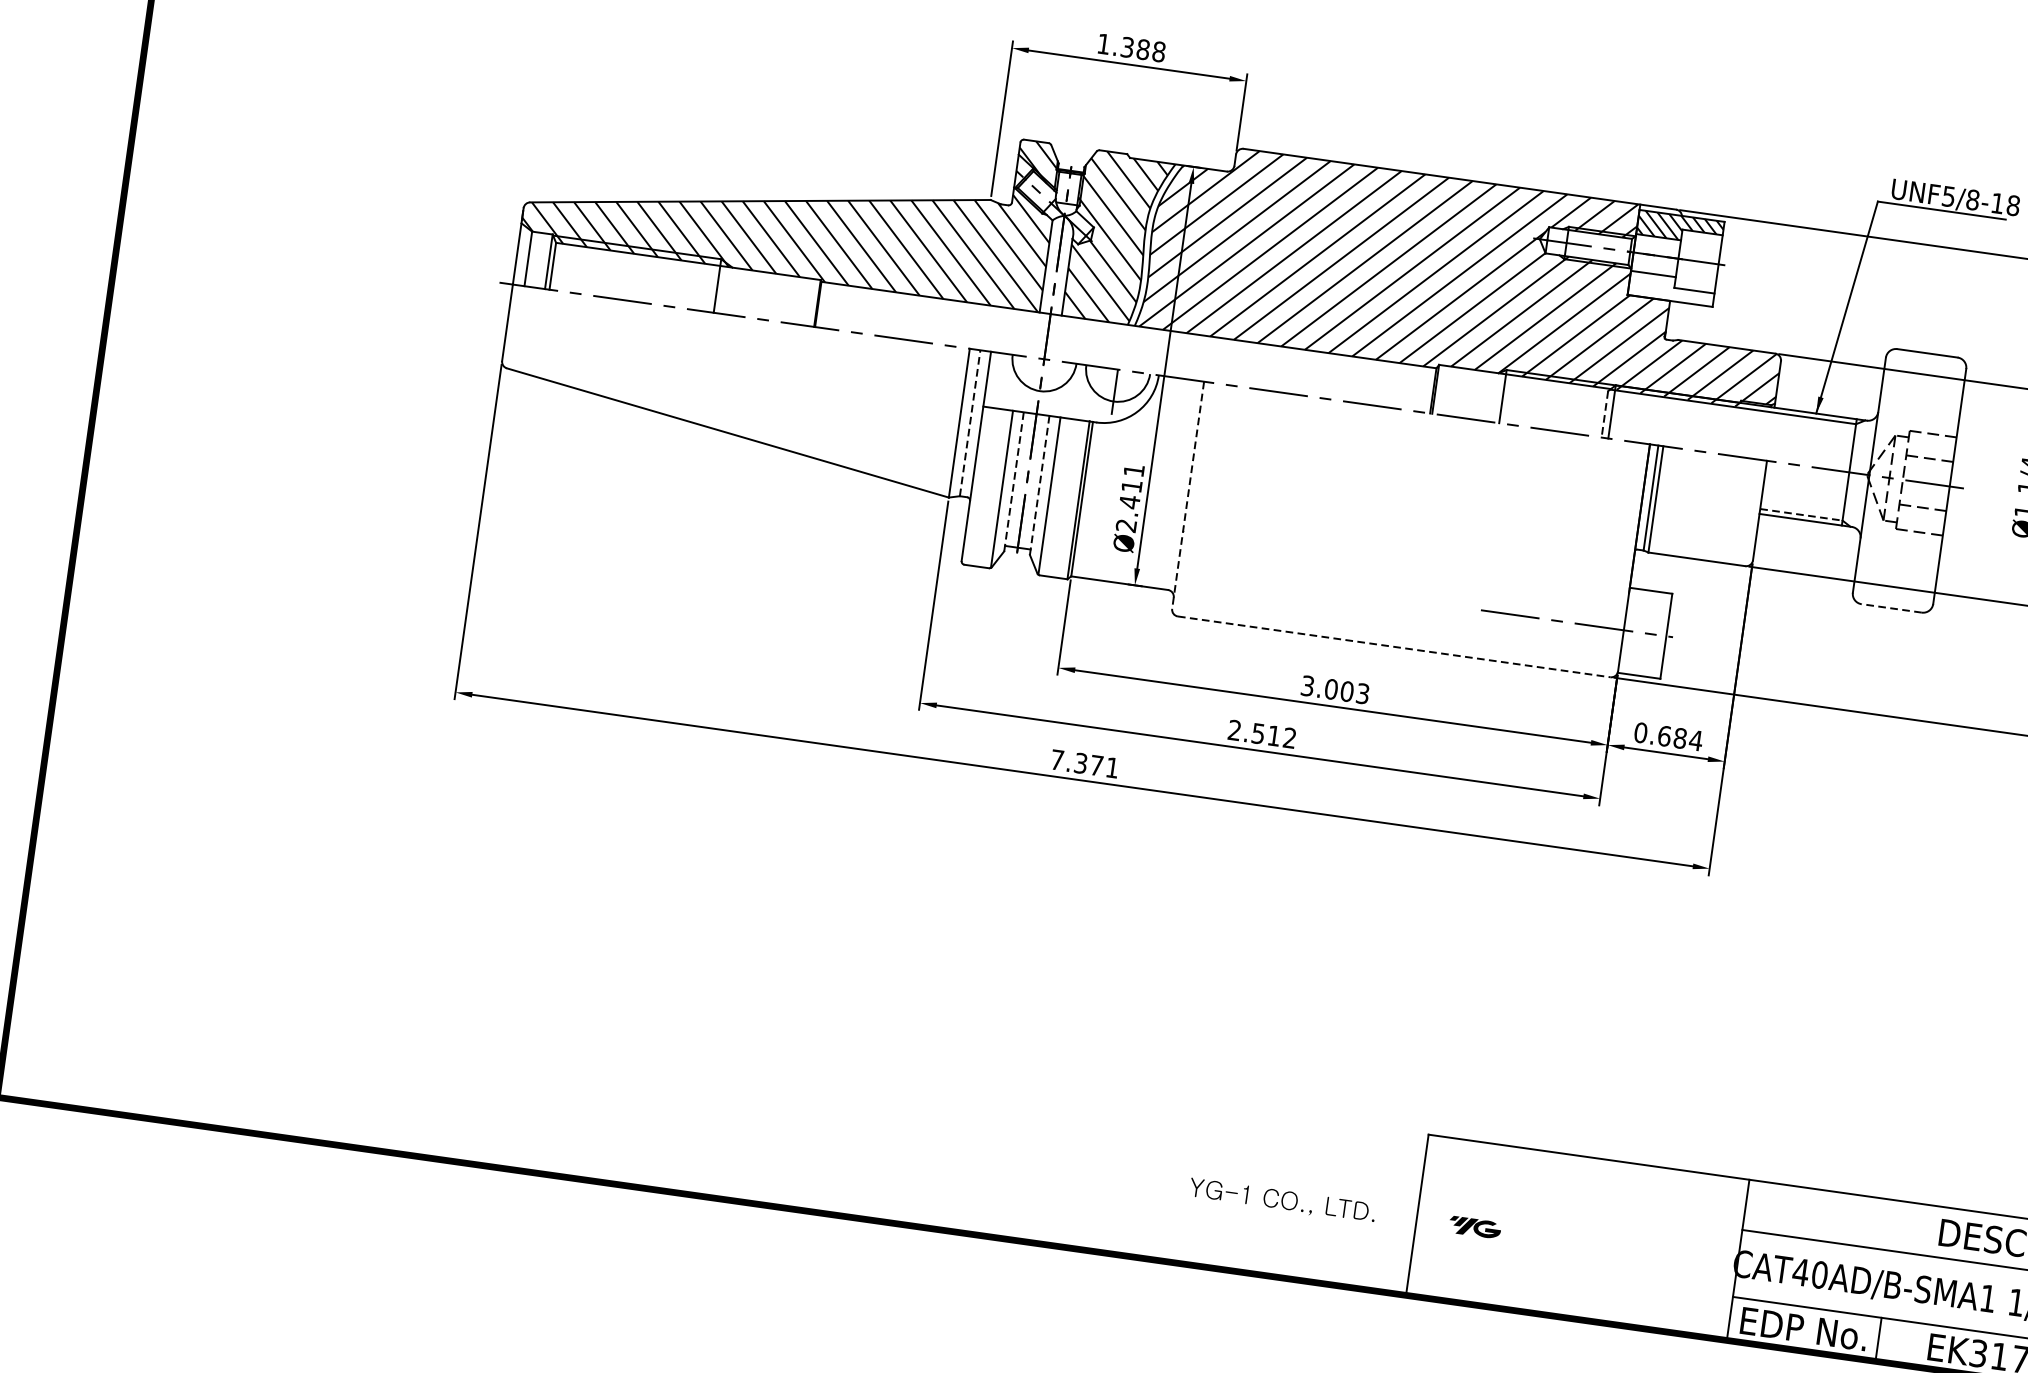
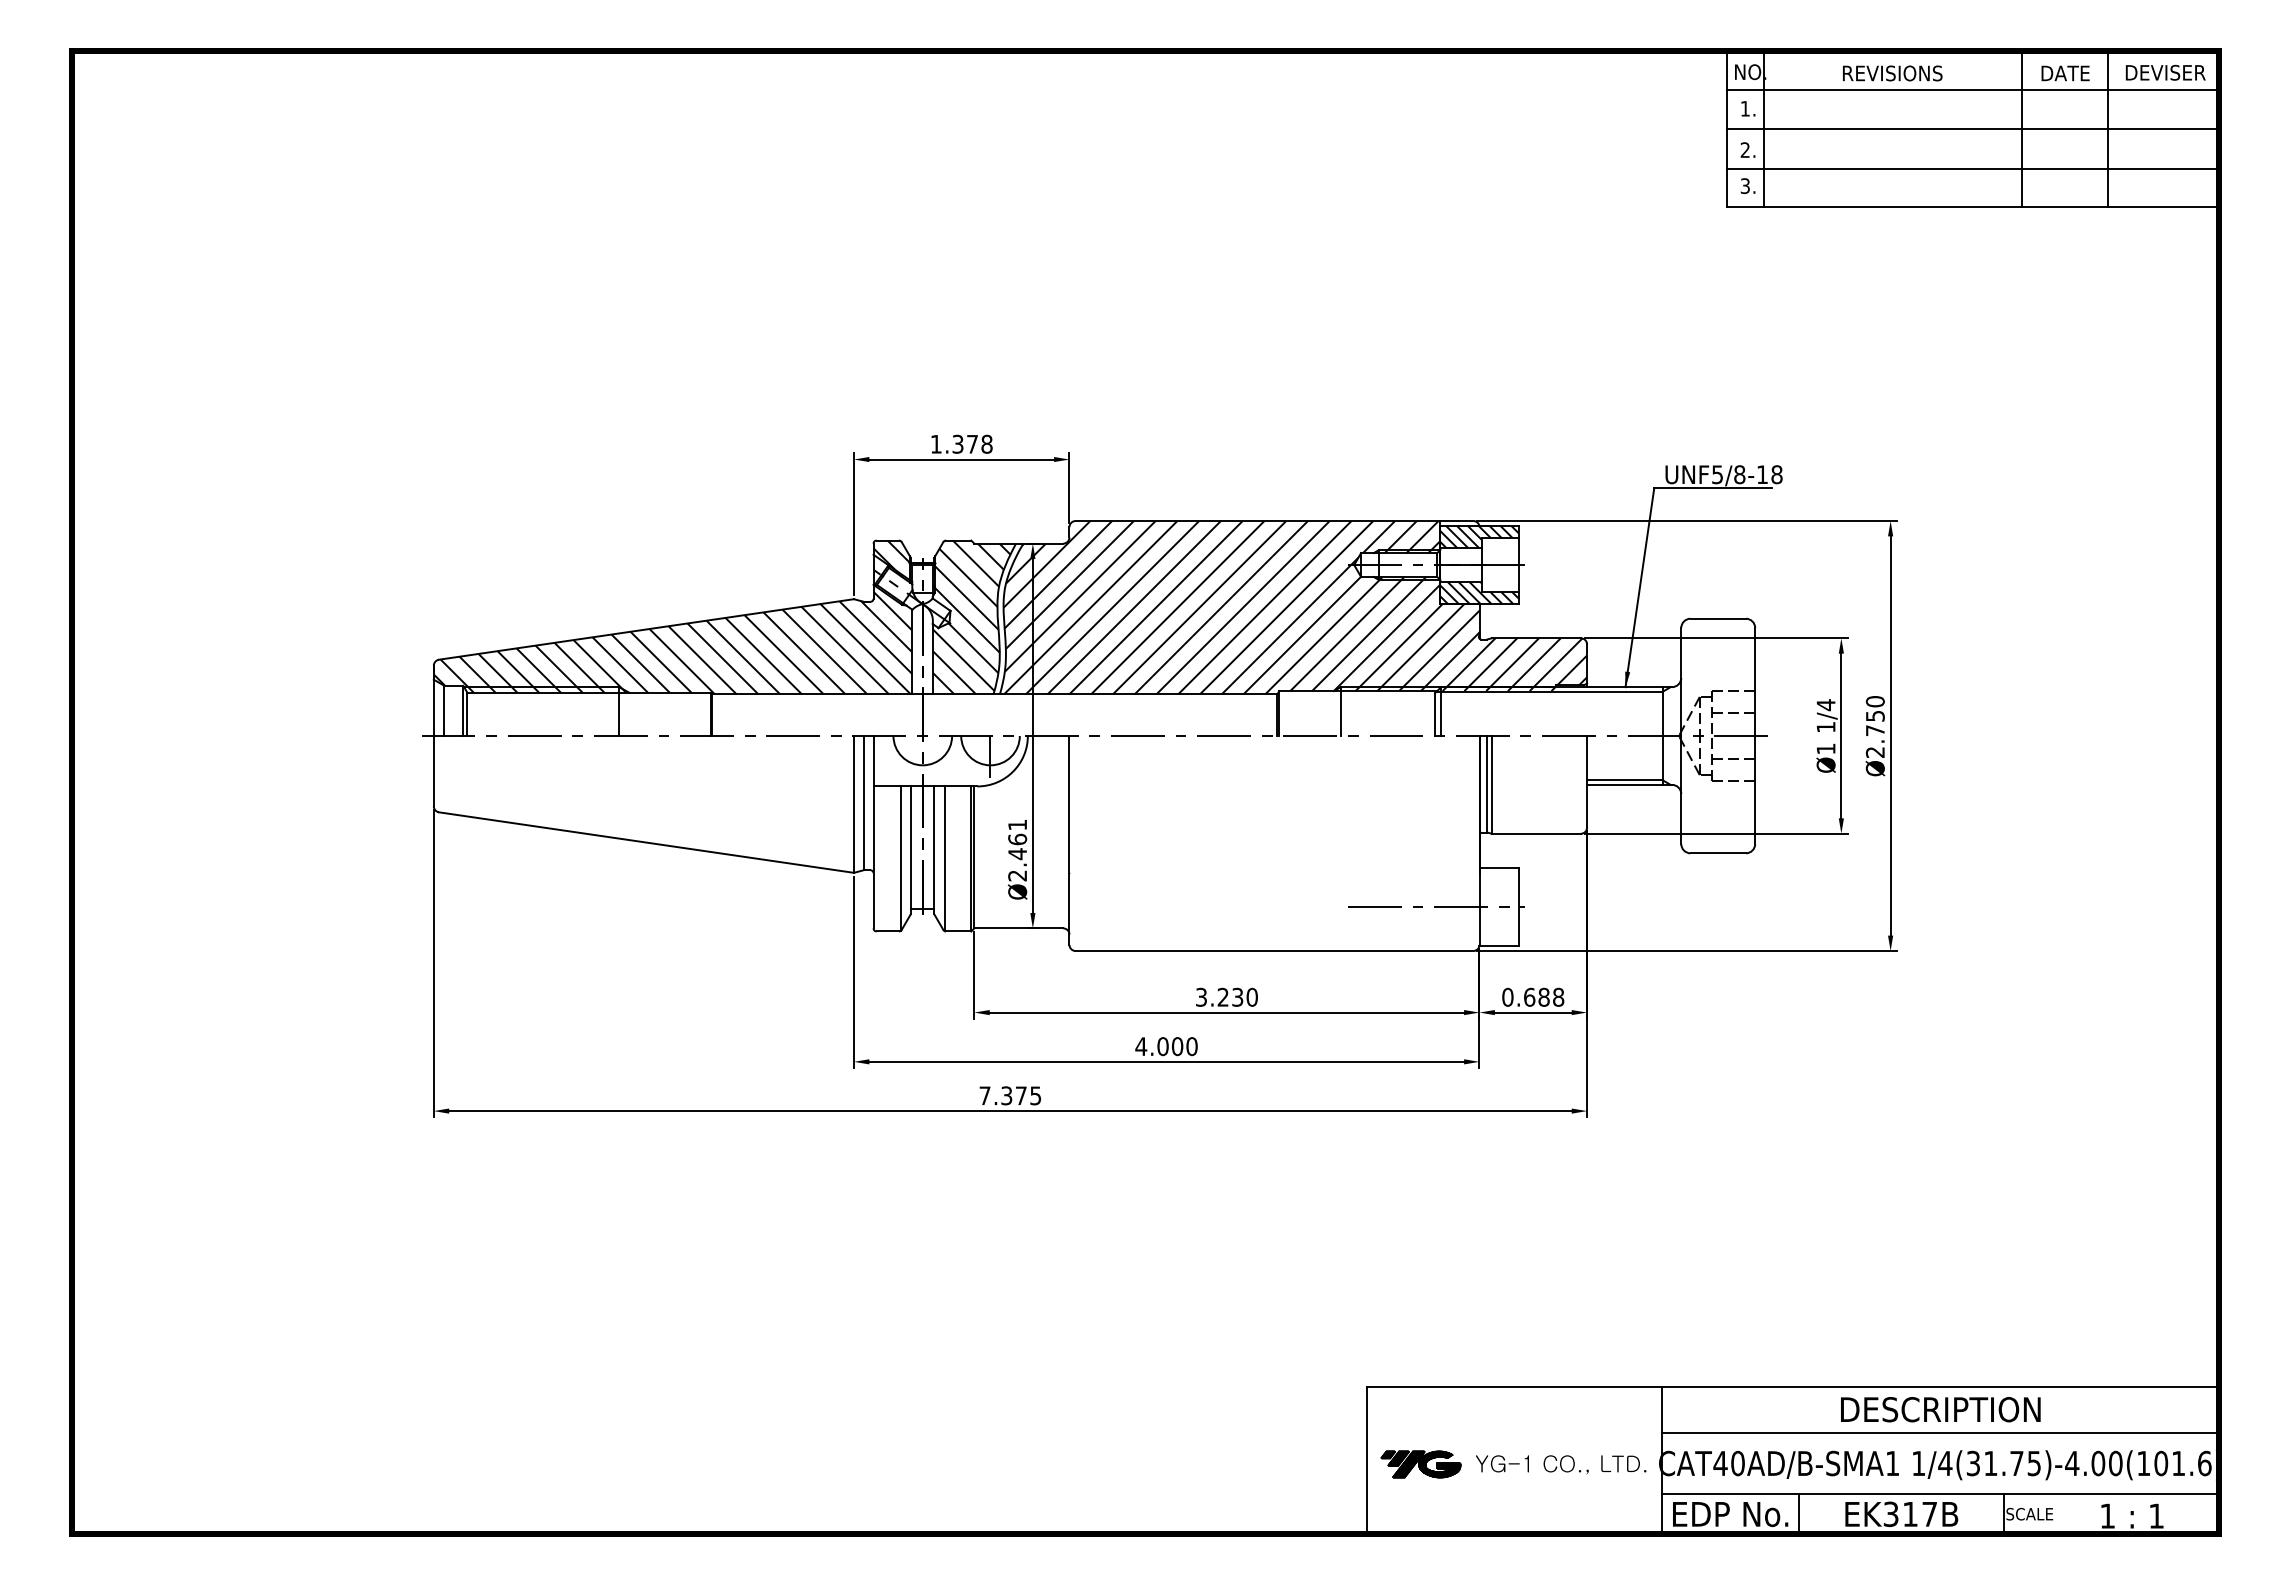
text: (1143, 48) -> (972, 443), 1.388 -> 1.378
hatch: (1671, 288) -> (1479, 592), added
line: (1605, 415) -> (1435, 715), dashed -> solid
line: (969, 422) -> (863, 802), dashed -> solid
line: (1013, 481) -> (910, 850), dashed -> solid
line: (1039, 485) -> (934, 850), dashed -> solid
text: (1131, 486) -> (1017, 839), Ø2.411 -> Ø2.461
line: (1188, 495) -> (1069, 840), dashed -> solid
line: (1800, 514) -> (1624, 780), dashed -> solid
line: (1891, 608) -> (1718, 853), dashed -> solid
line: (1394, 647) -> (1274, 951), dashed -> solid
text: (1347, 690) -> (1237, 996), 3.003 -> 3.230
text: (1262, 734) -> (1166, 1046), 2.512 -> 4.000
text: (1696, 739) -> (1558, 996), 0.684 -> 0.688
text: (1112, 767) -> (1035, 1095), 7.371 -> 7.375
text: (1283, 1200) -> (1561, 1464), moved
part: (1474, 1227) -> (1420, 1464), size x1.67

